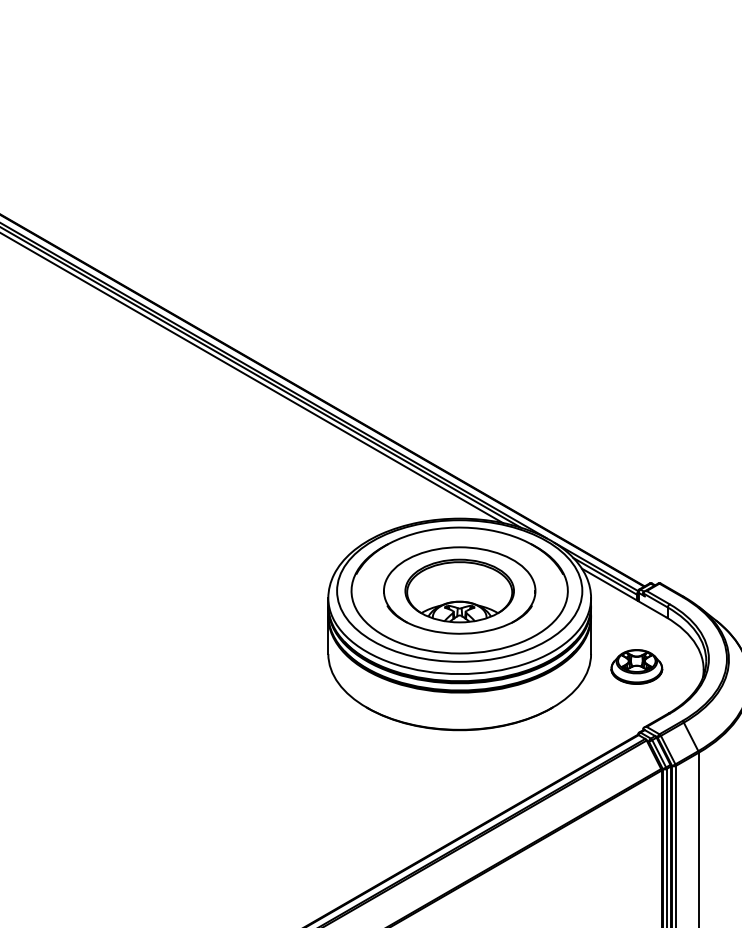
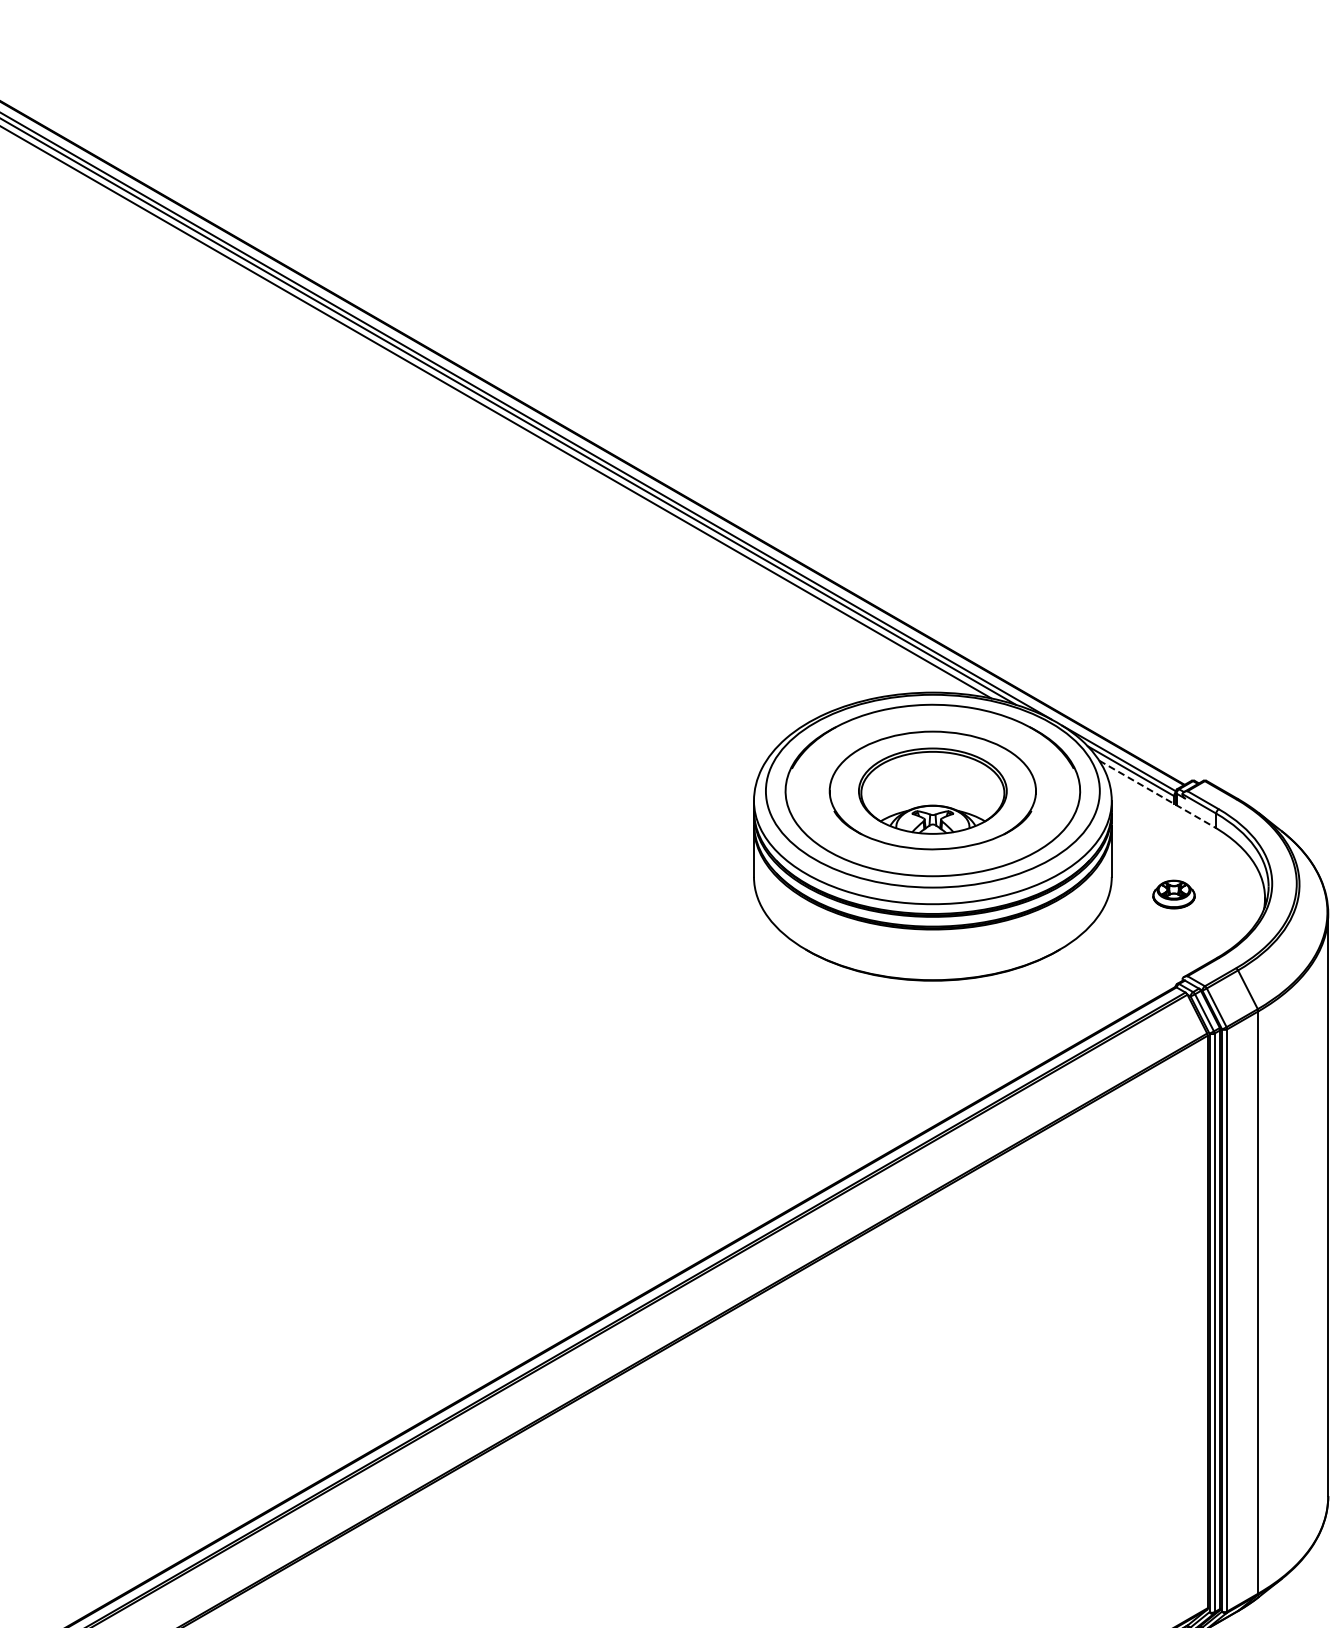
line: (623, 592) -> (1156, 793), solid -> dashed
part: (636, 666) -> (1173, 894), size x0.6

